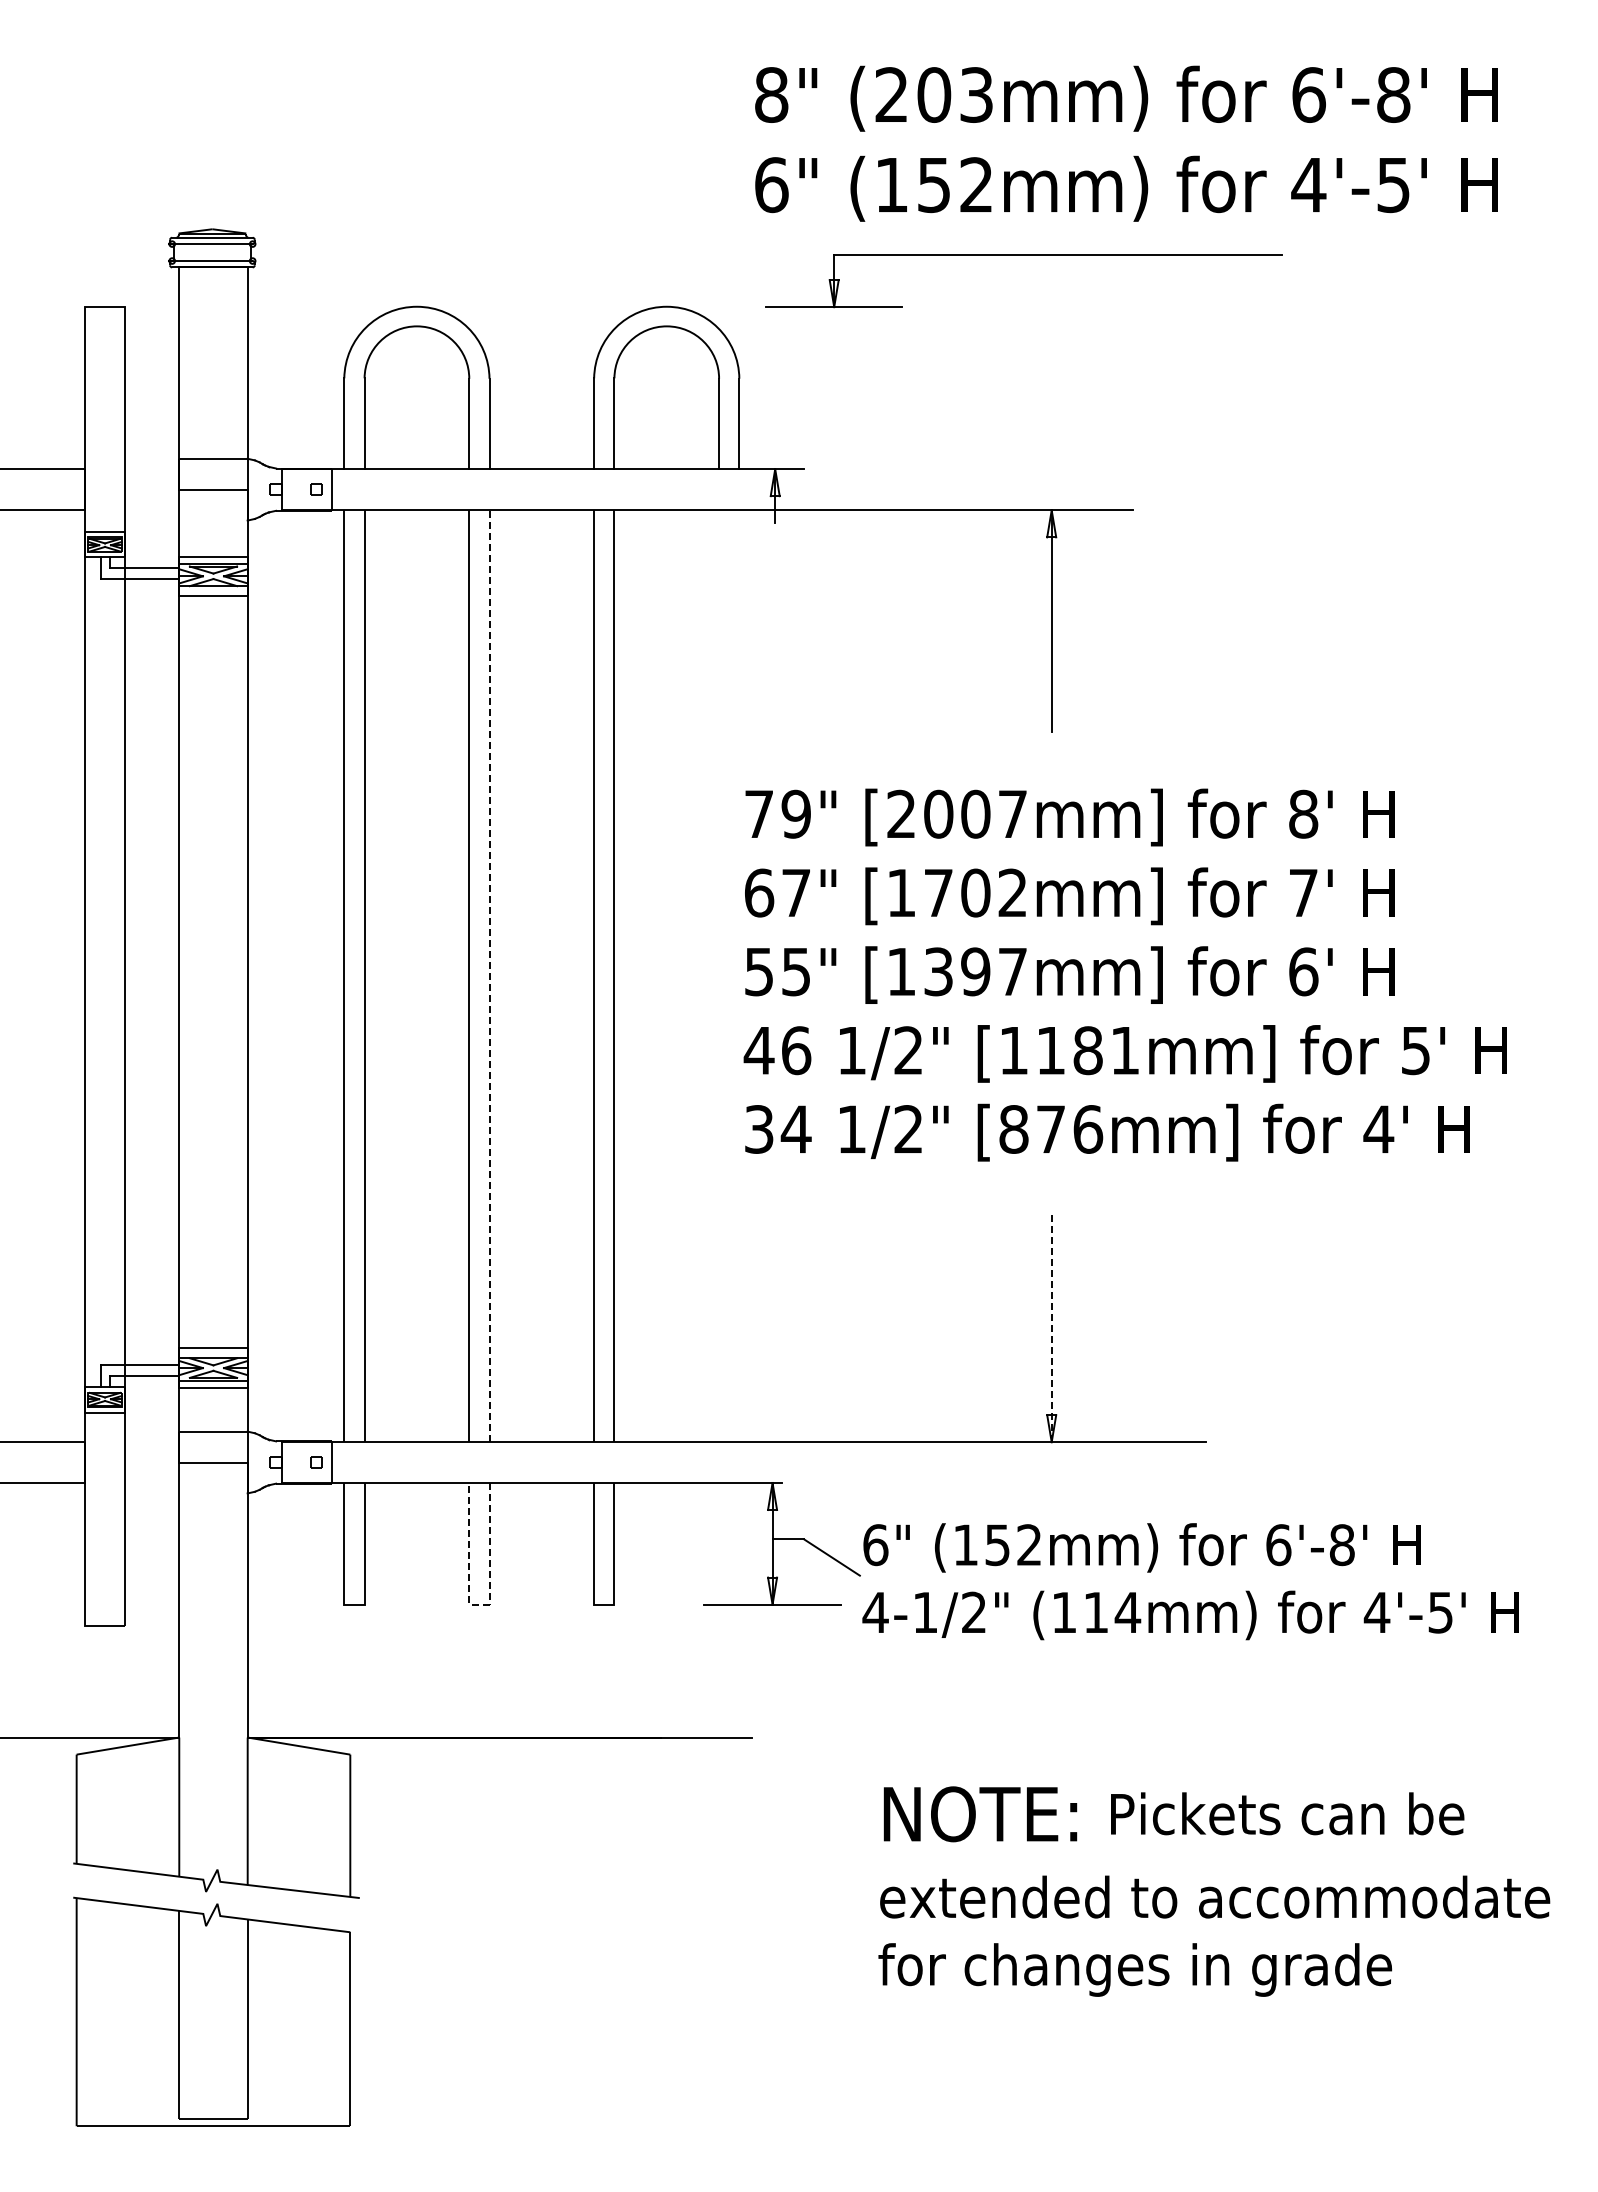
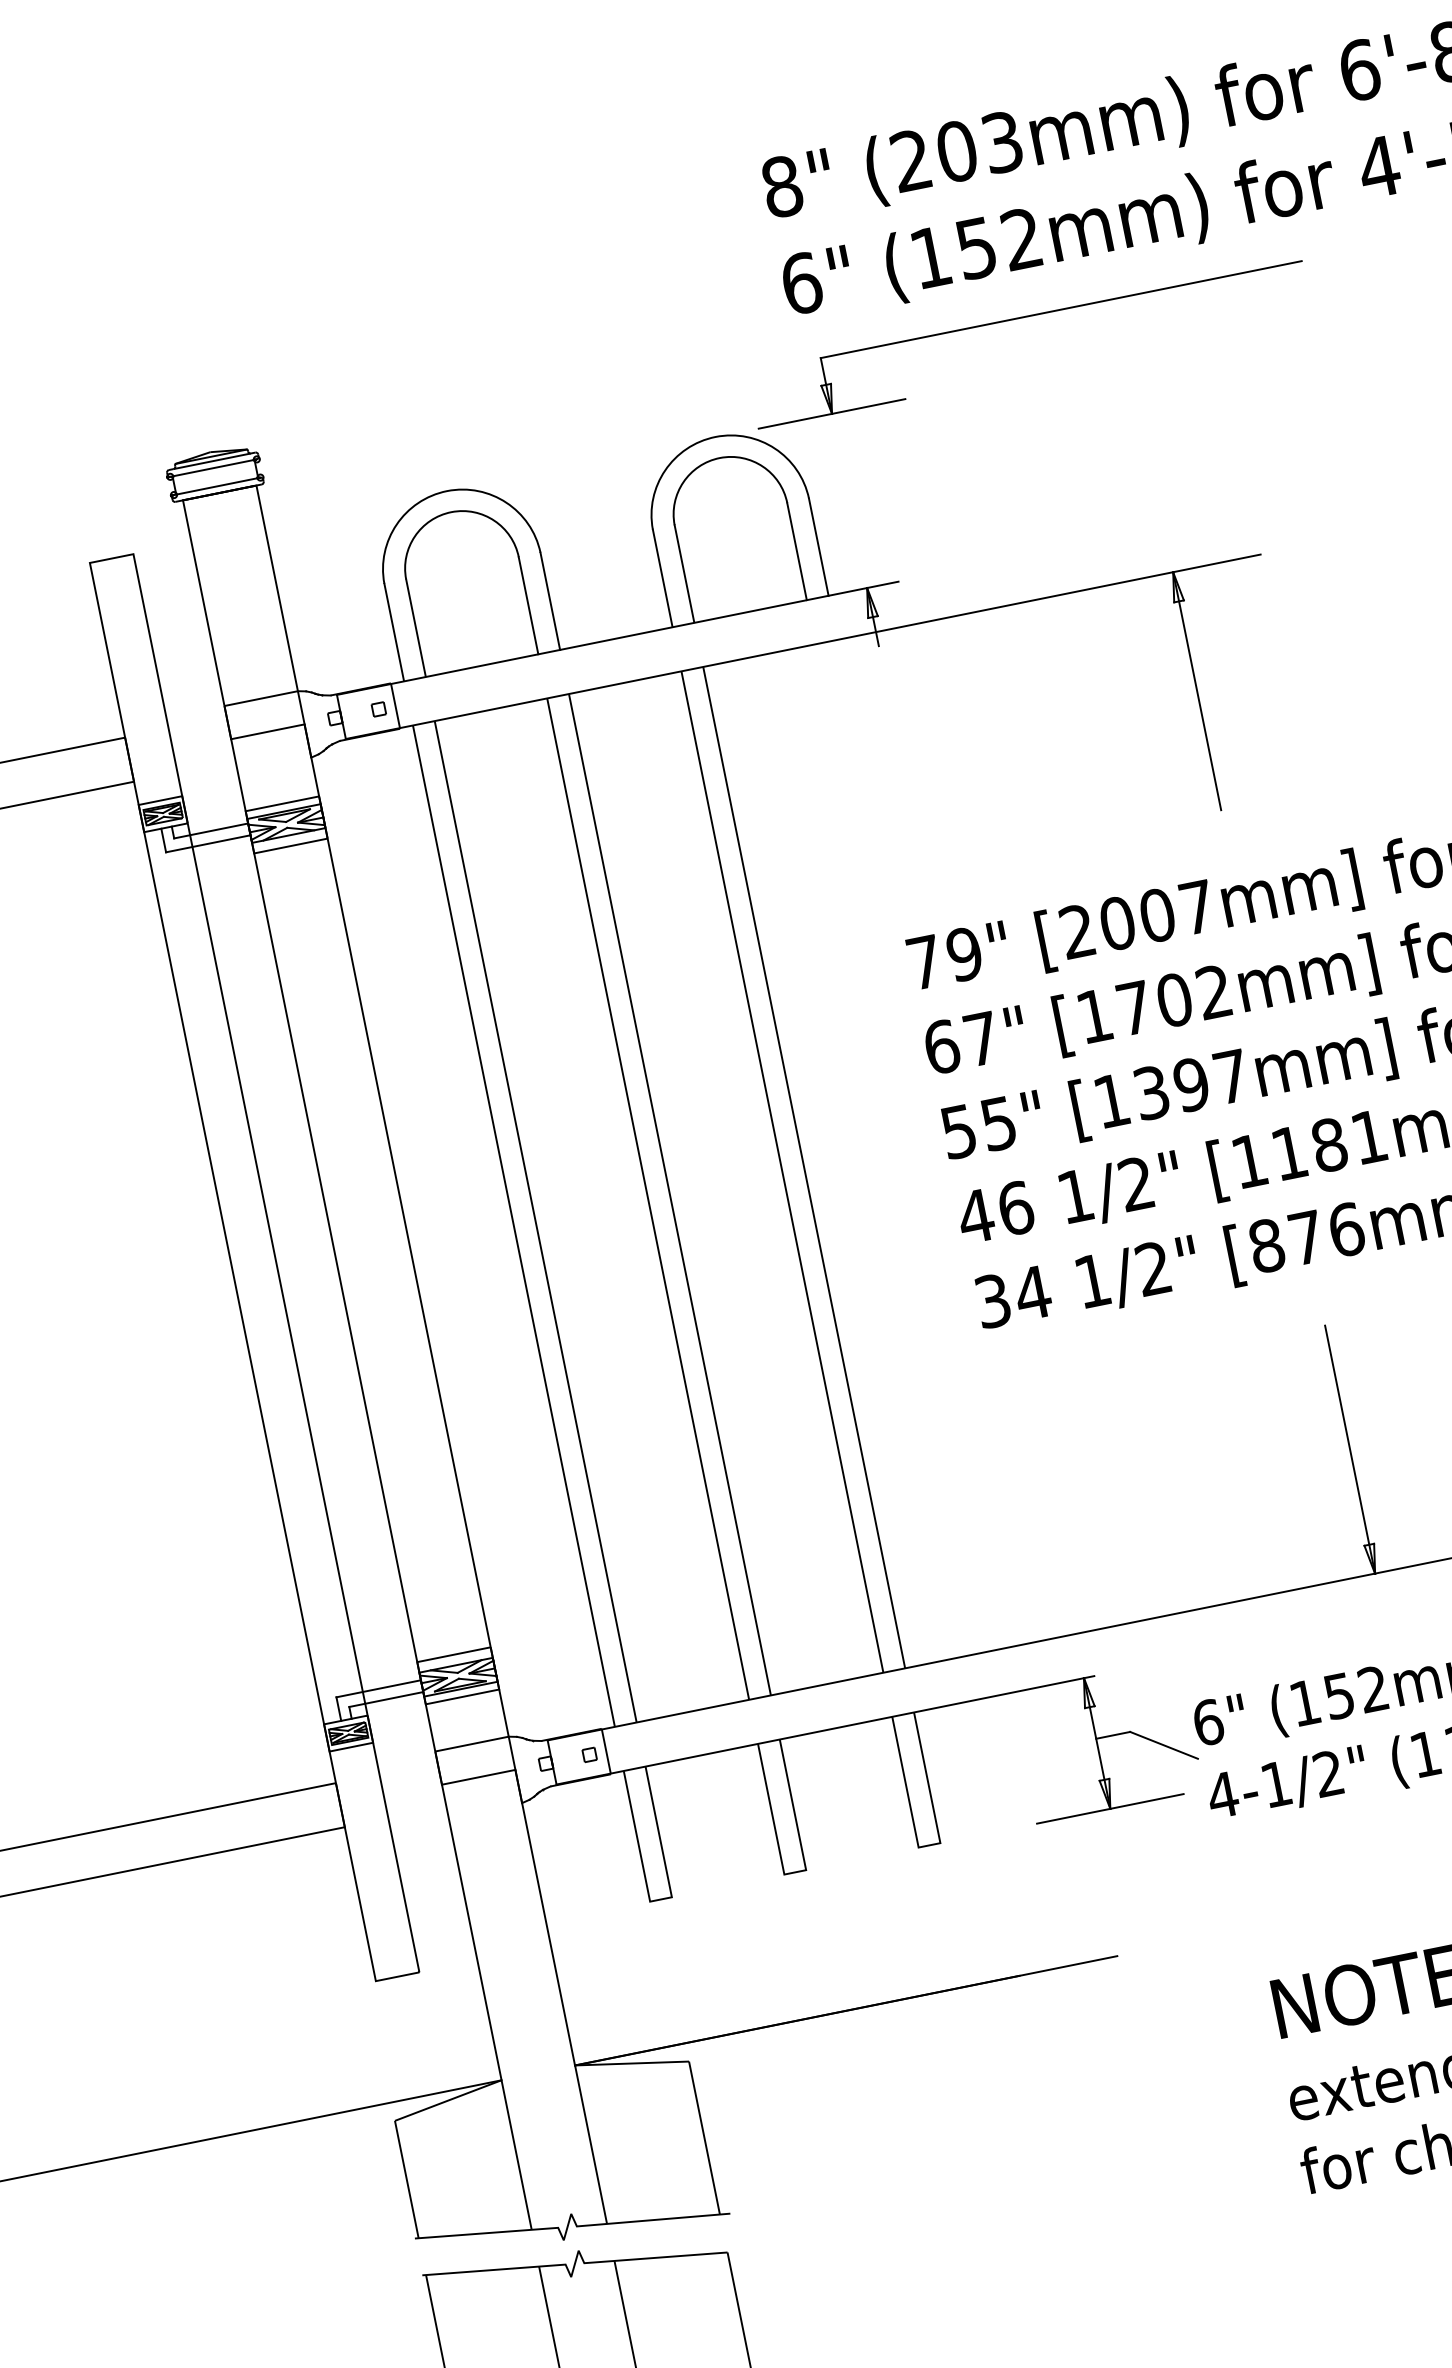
part: (1023, 255) -> (1024, 317), moved
line: (489, 976) -> (670, 1195), dashed -> solid
line: (1051, 1326) -> (1349, 1449), dashed -> solid
line: (478, 1604) -> (794, 1872), dashed -> solid

